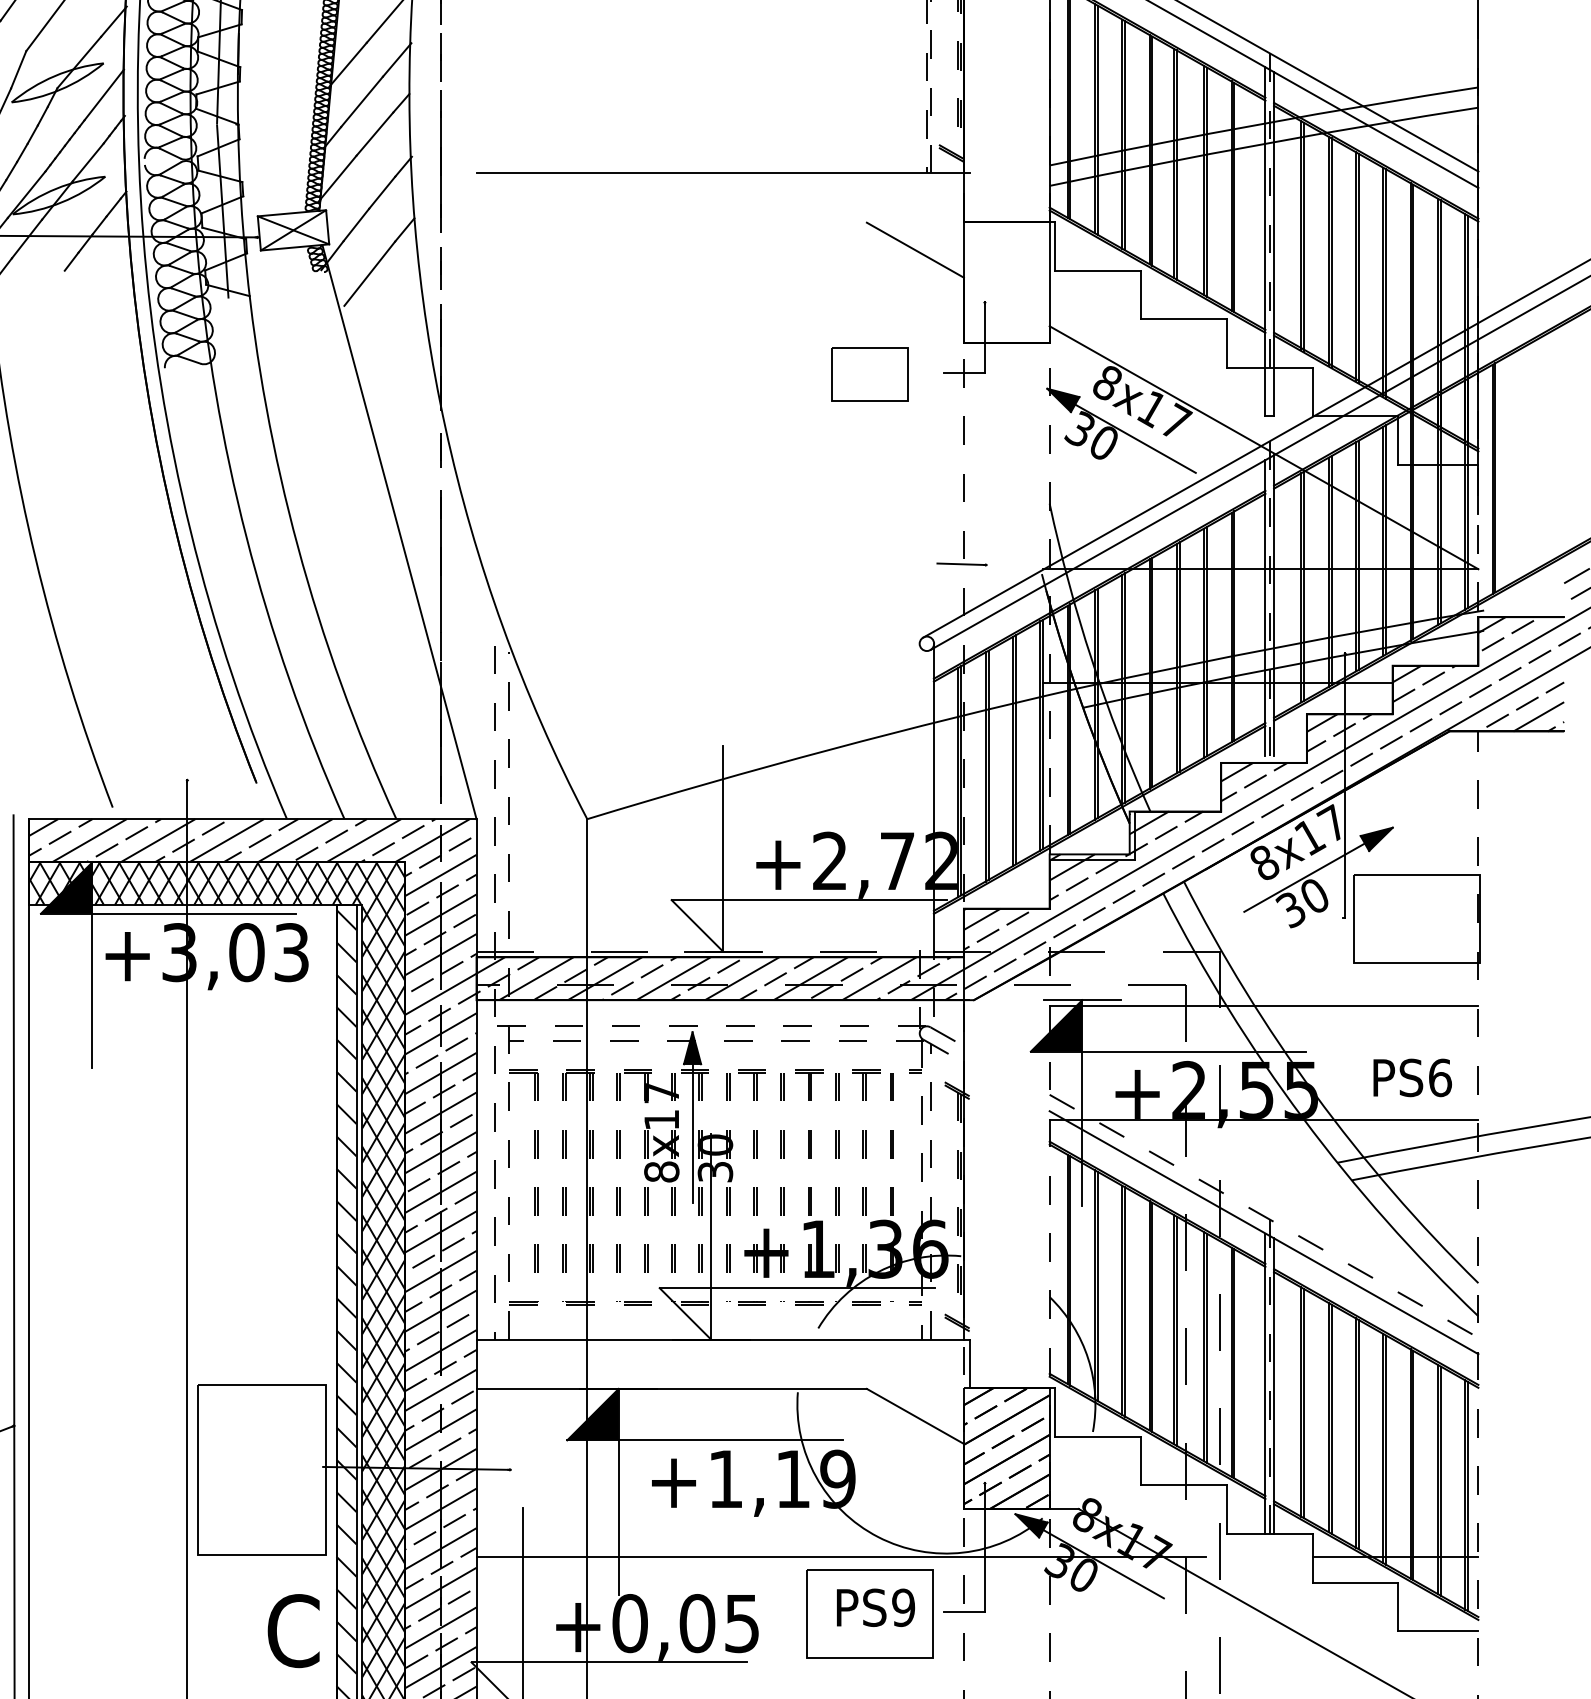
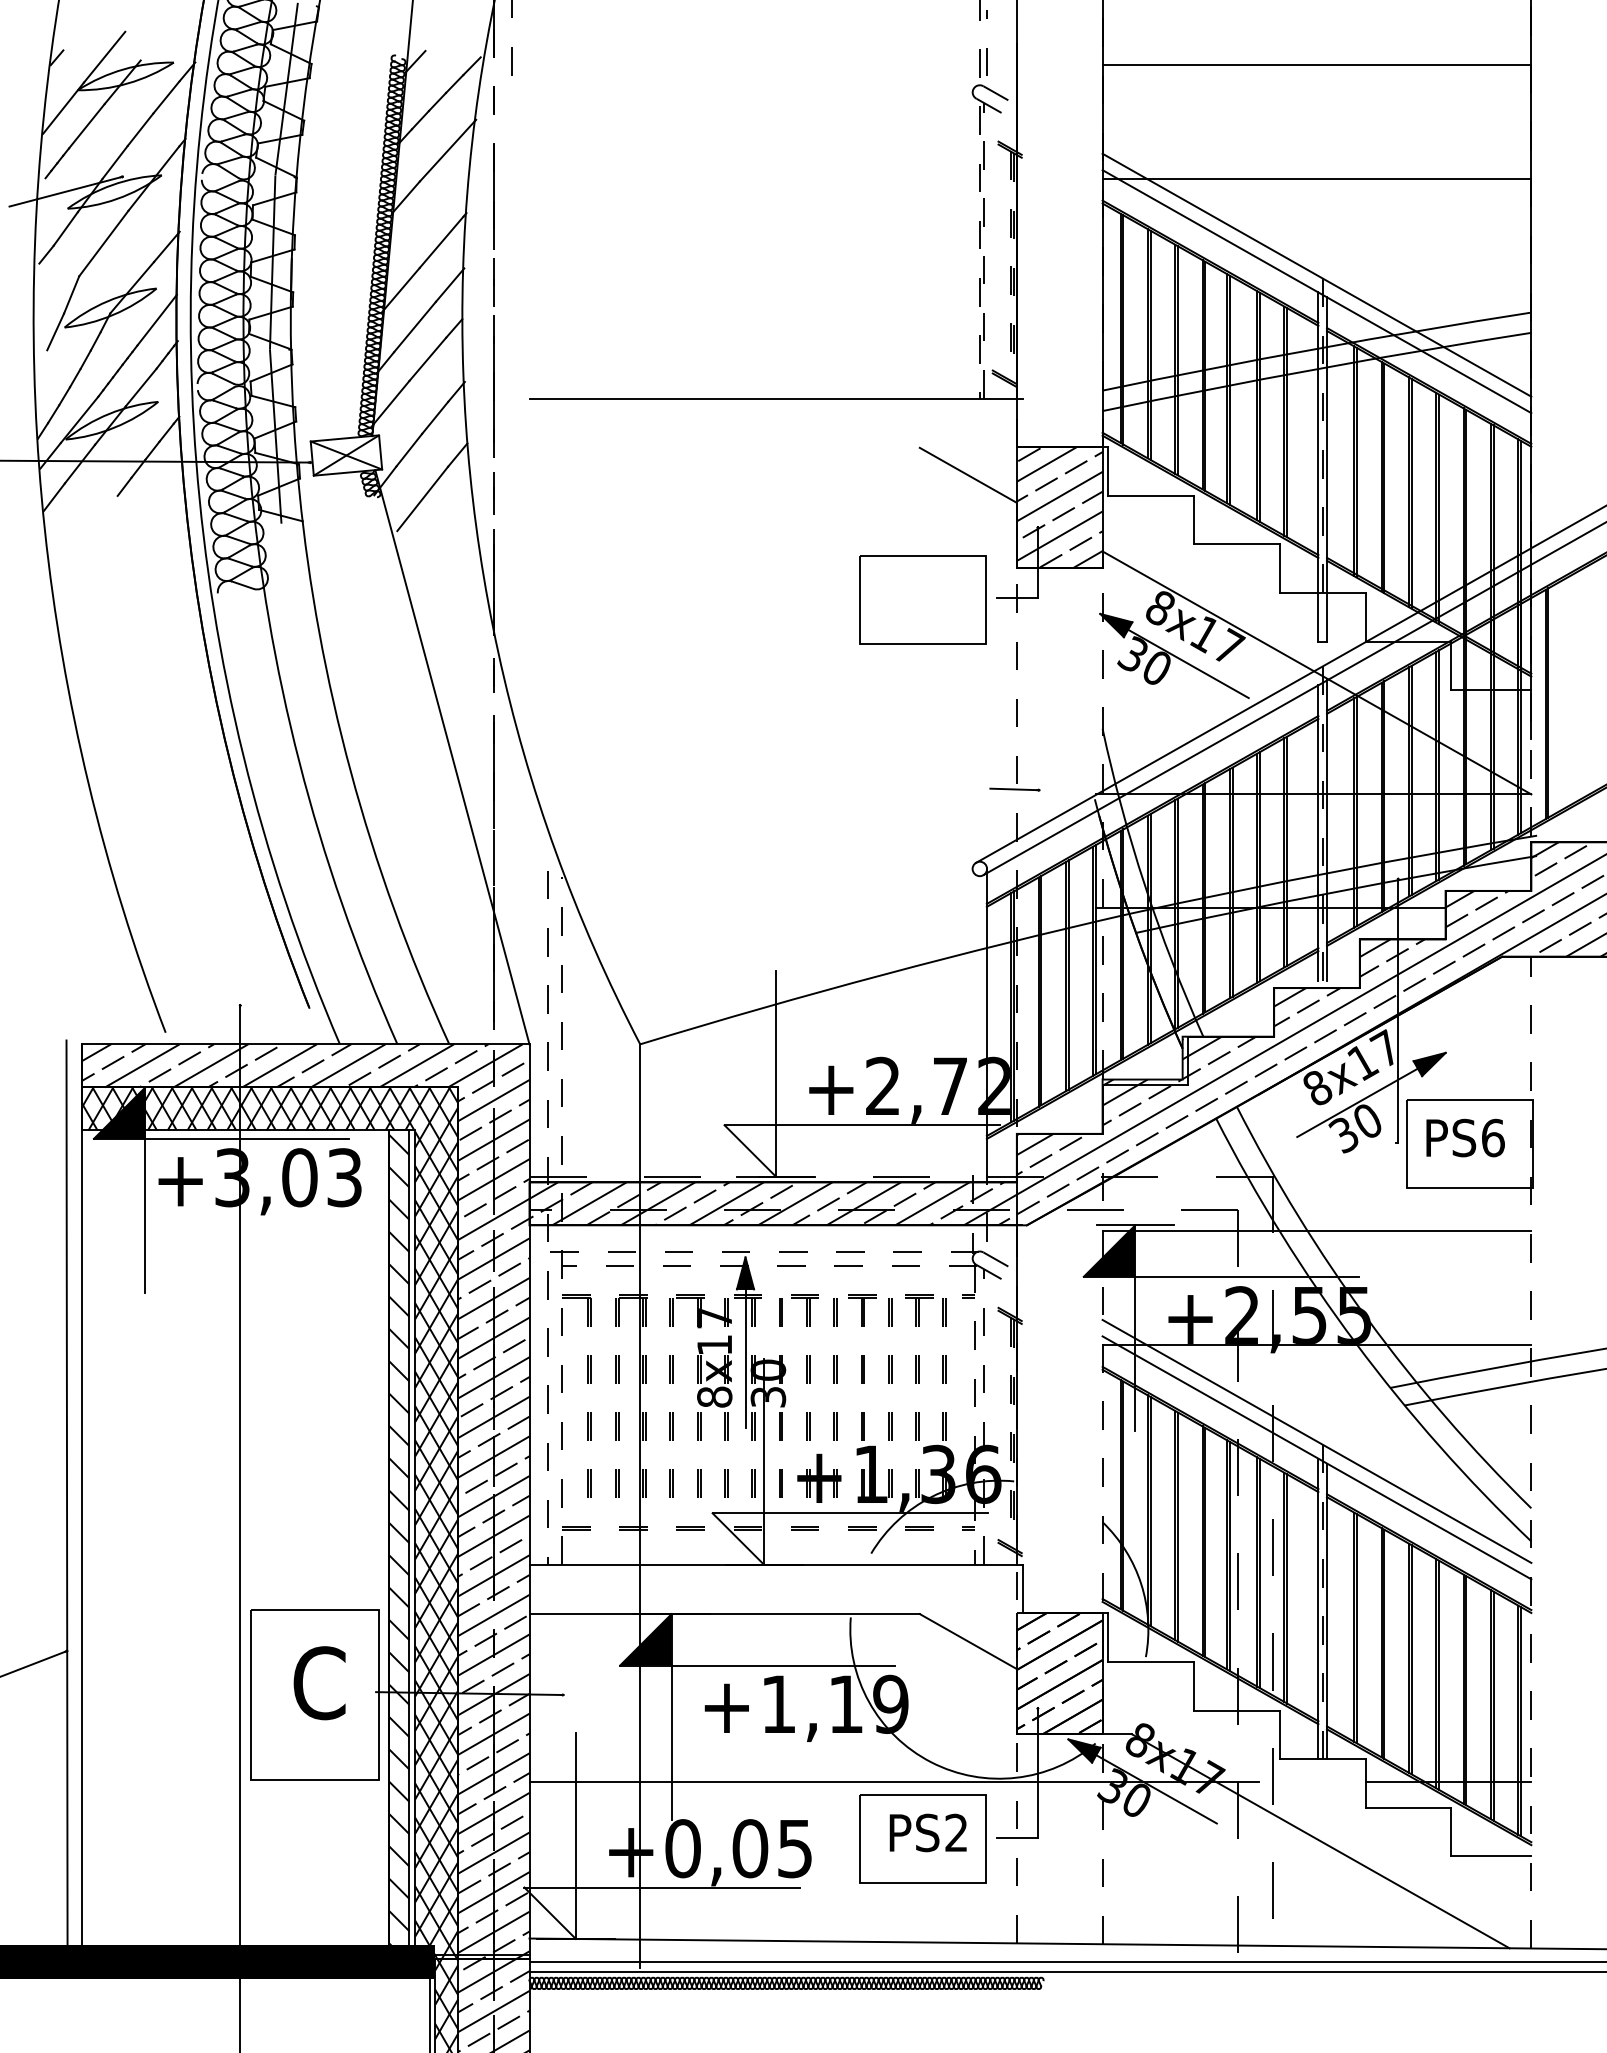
hatch: (1006, 282) -> (1059, 507), added
part: (869, 374) -> (922, 599), size x1.67
text: (1412, 1077) -> (1465, 1137), moved
line: (1264, 1216) -> (1317, 1441), dashed -> solid
text: (903, 1607) -> (956, 1832), PS9 -> PS2
text: (293, 1631) -> (319, 1683), moved

